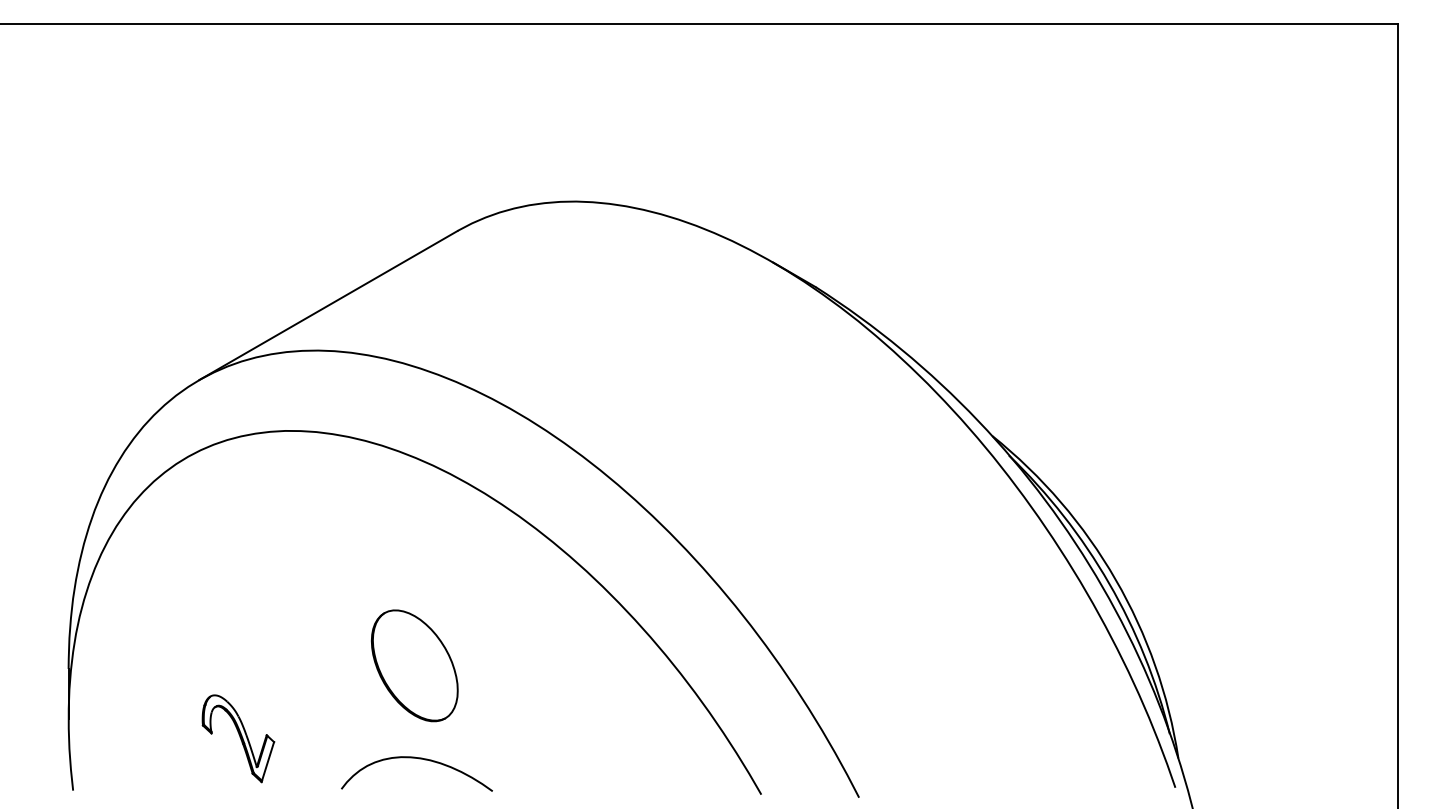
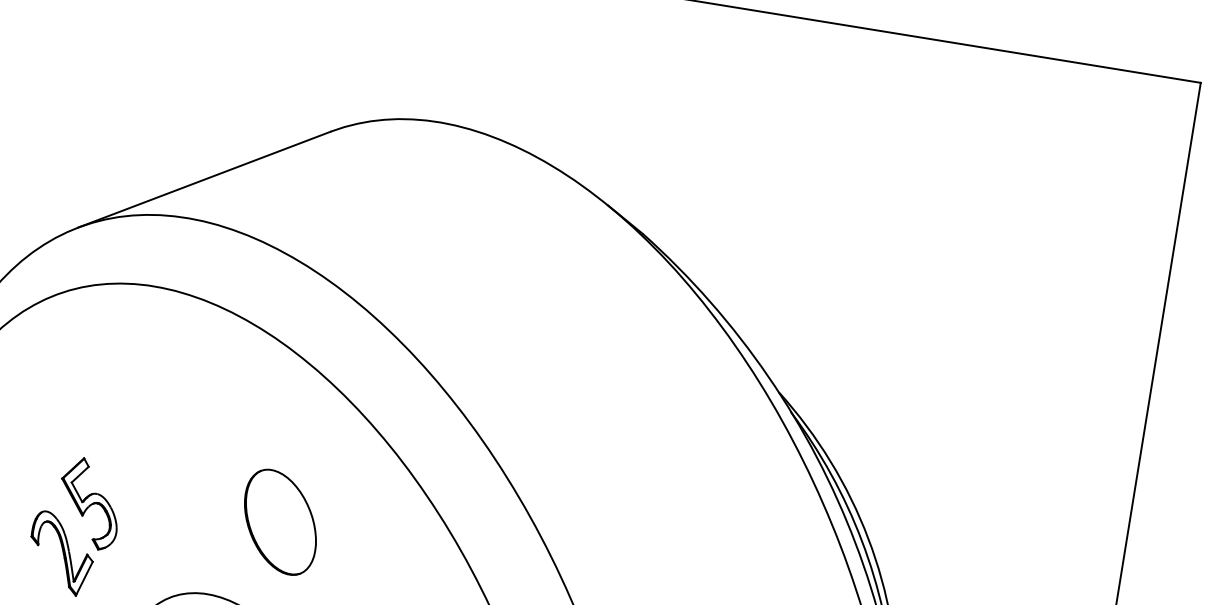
part: (414, 665) -> (280, 521), moved
part: (259, 678) -> (88, 502), added

